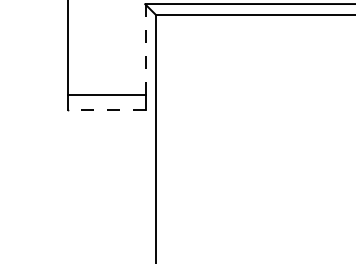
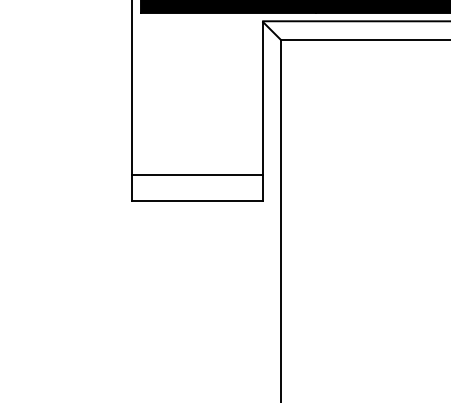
line: (145, 50) -> (263, 99), dashed -> solid
line: (106, 110) -> (197, 200), dashed -> solid

